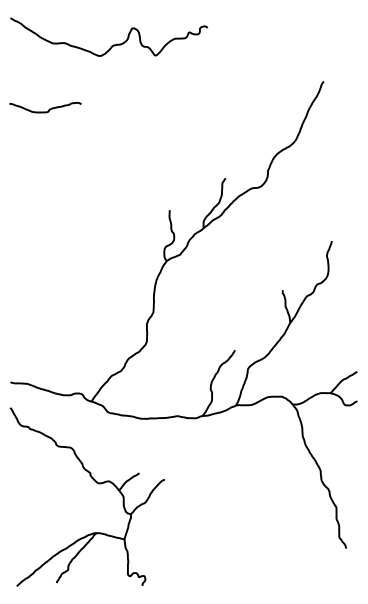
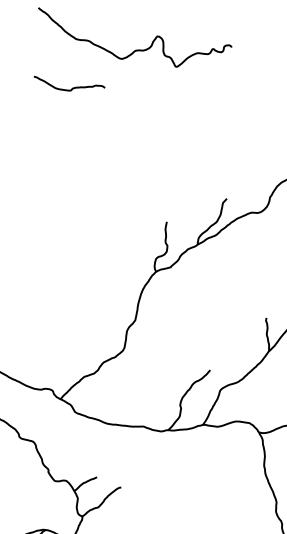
curve: (48, 109) -> (71, 88), moved

